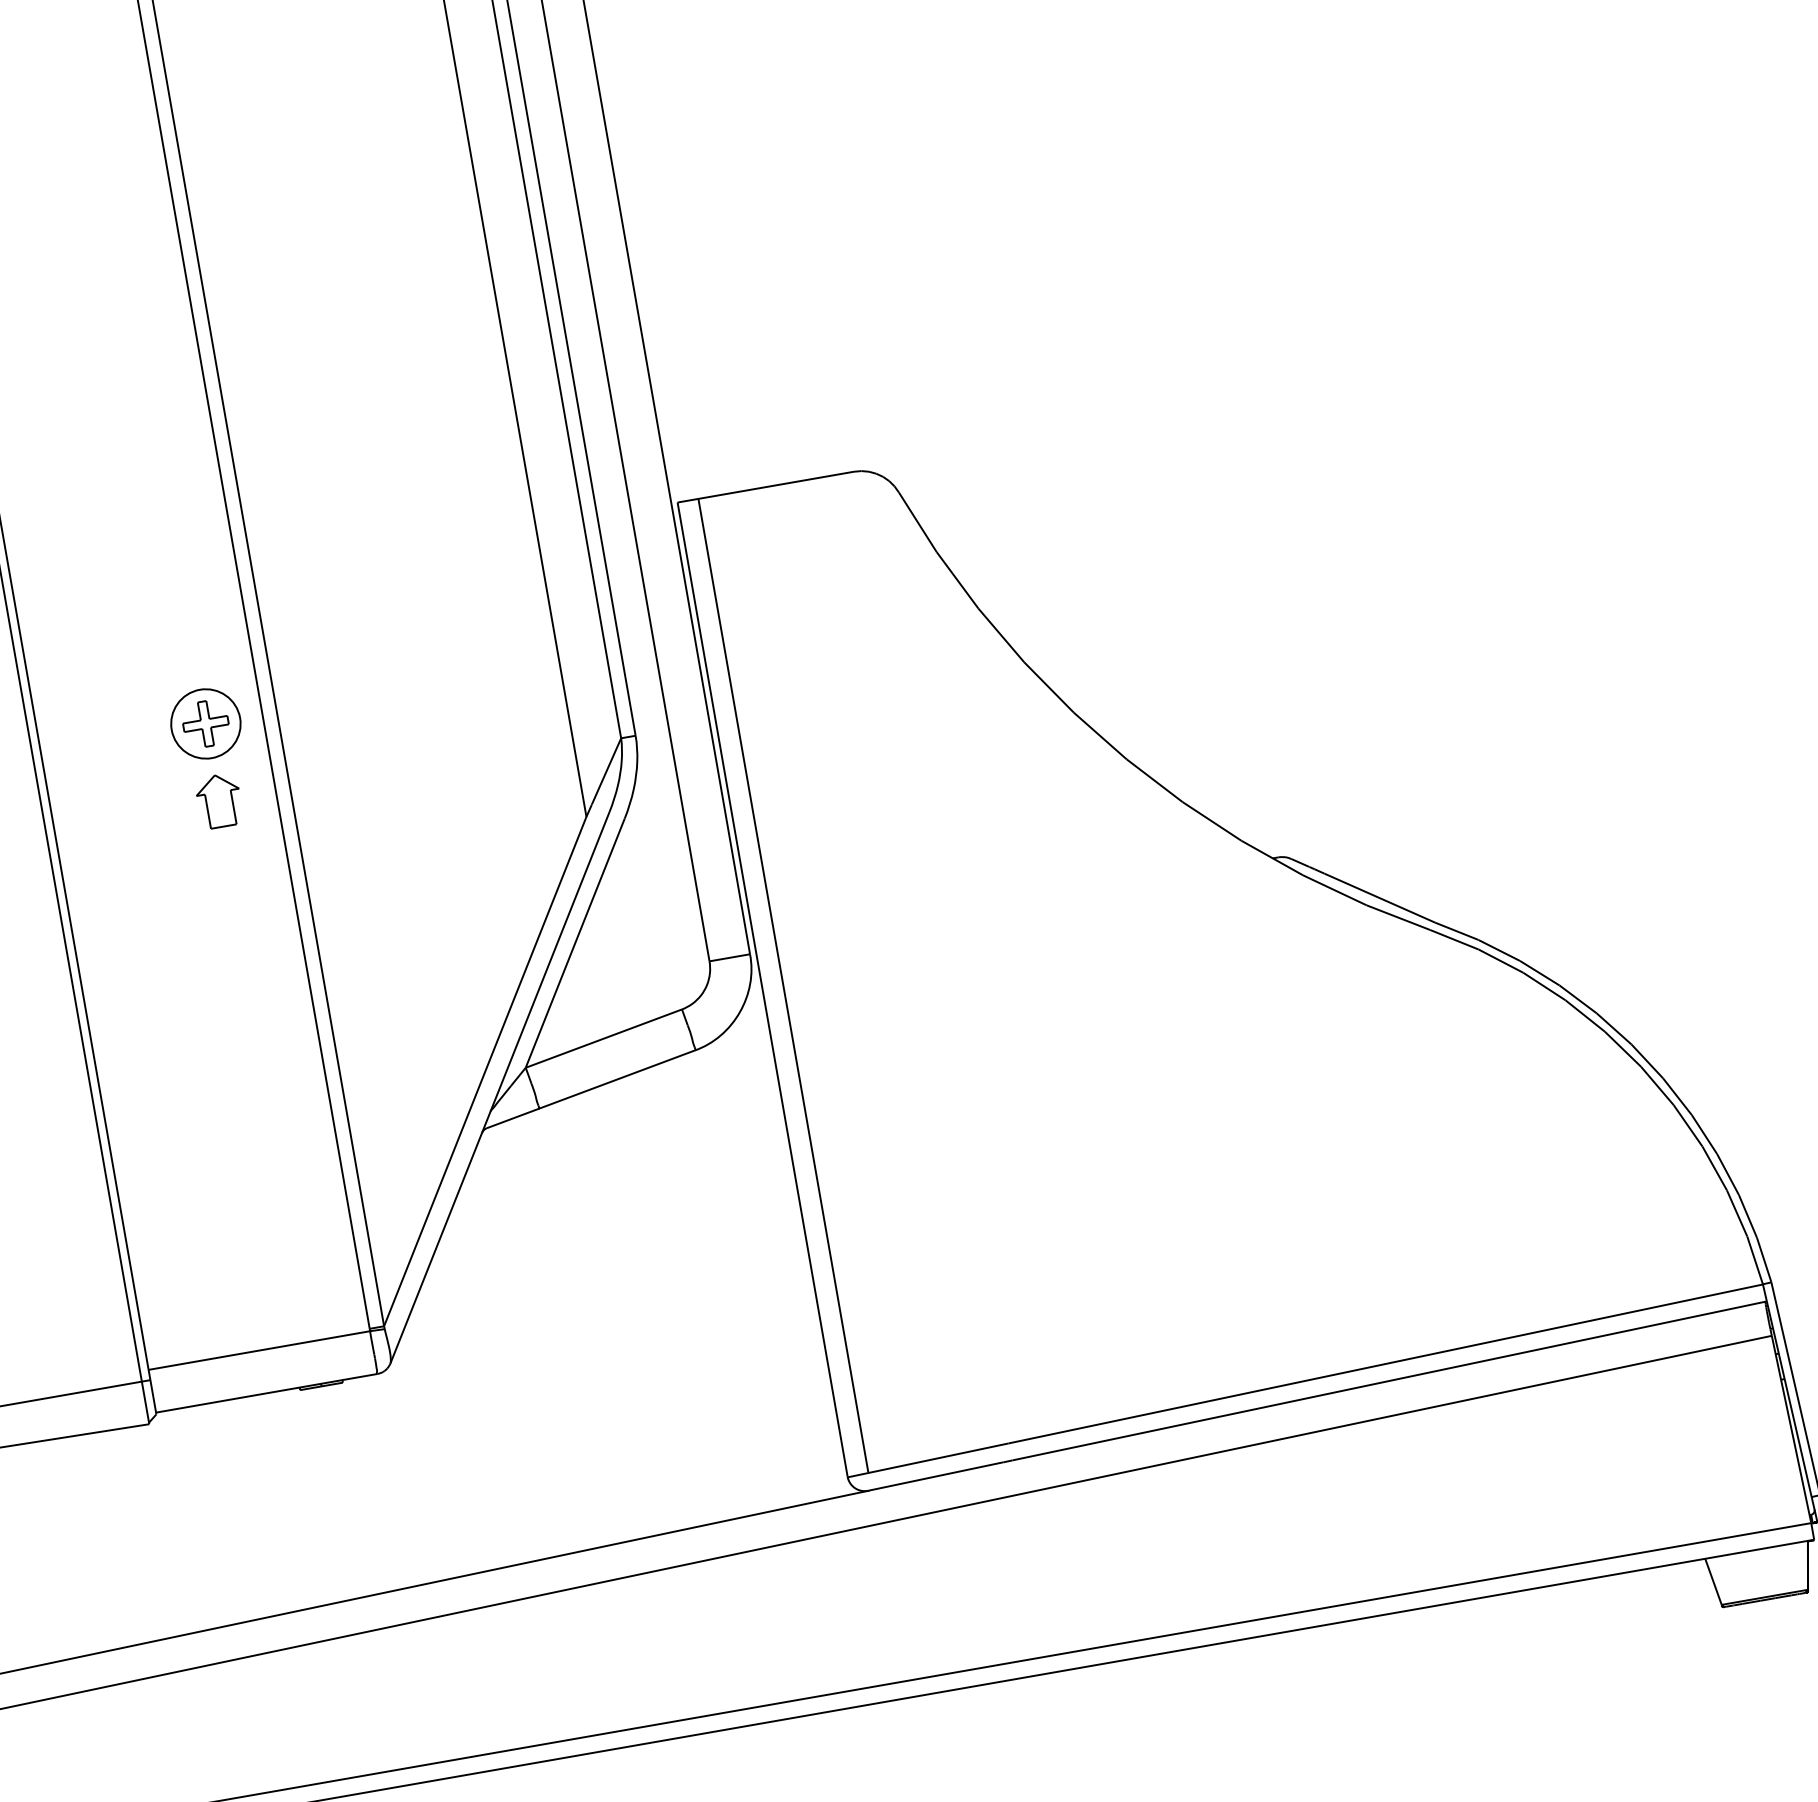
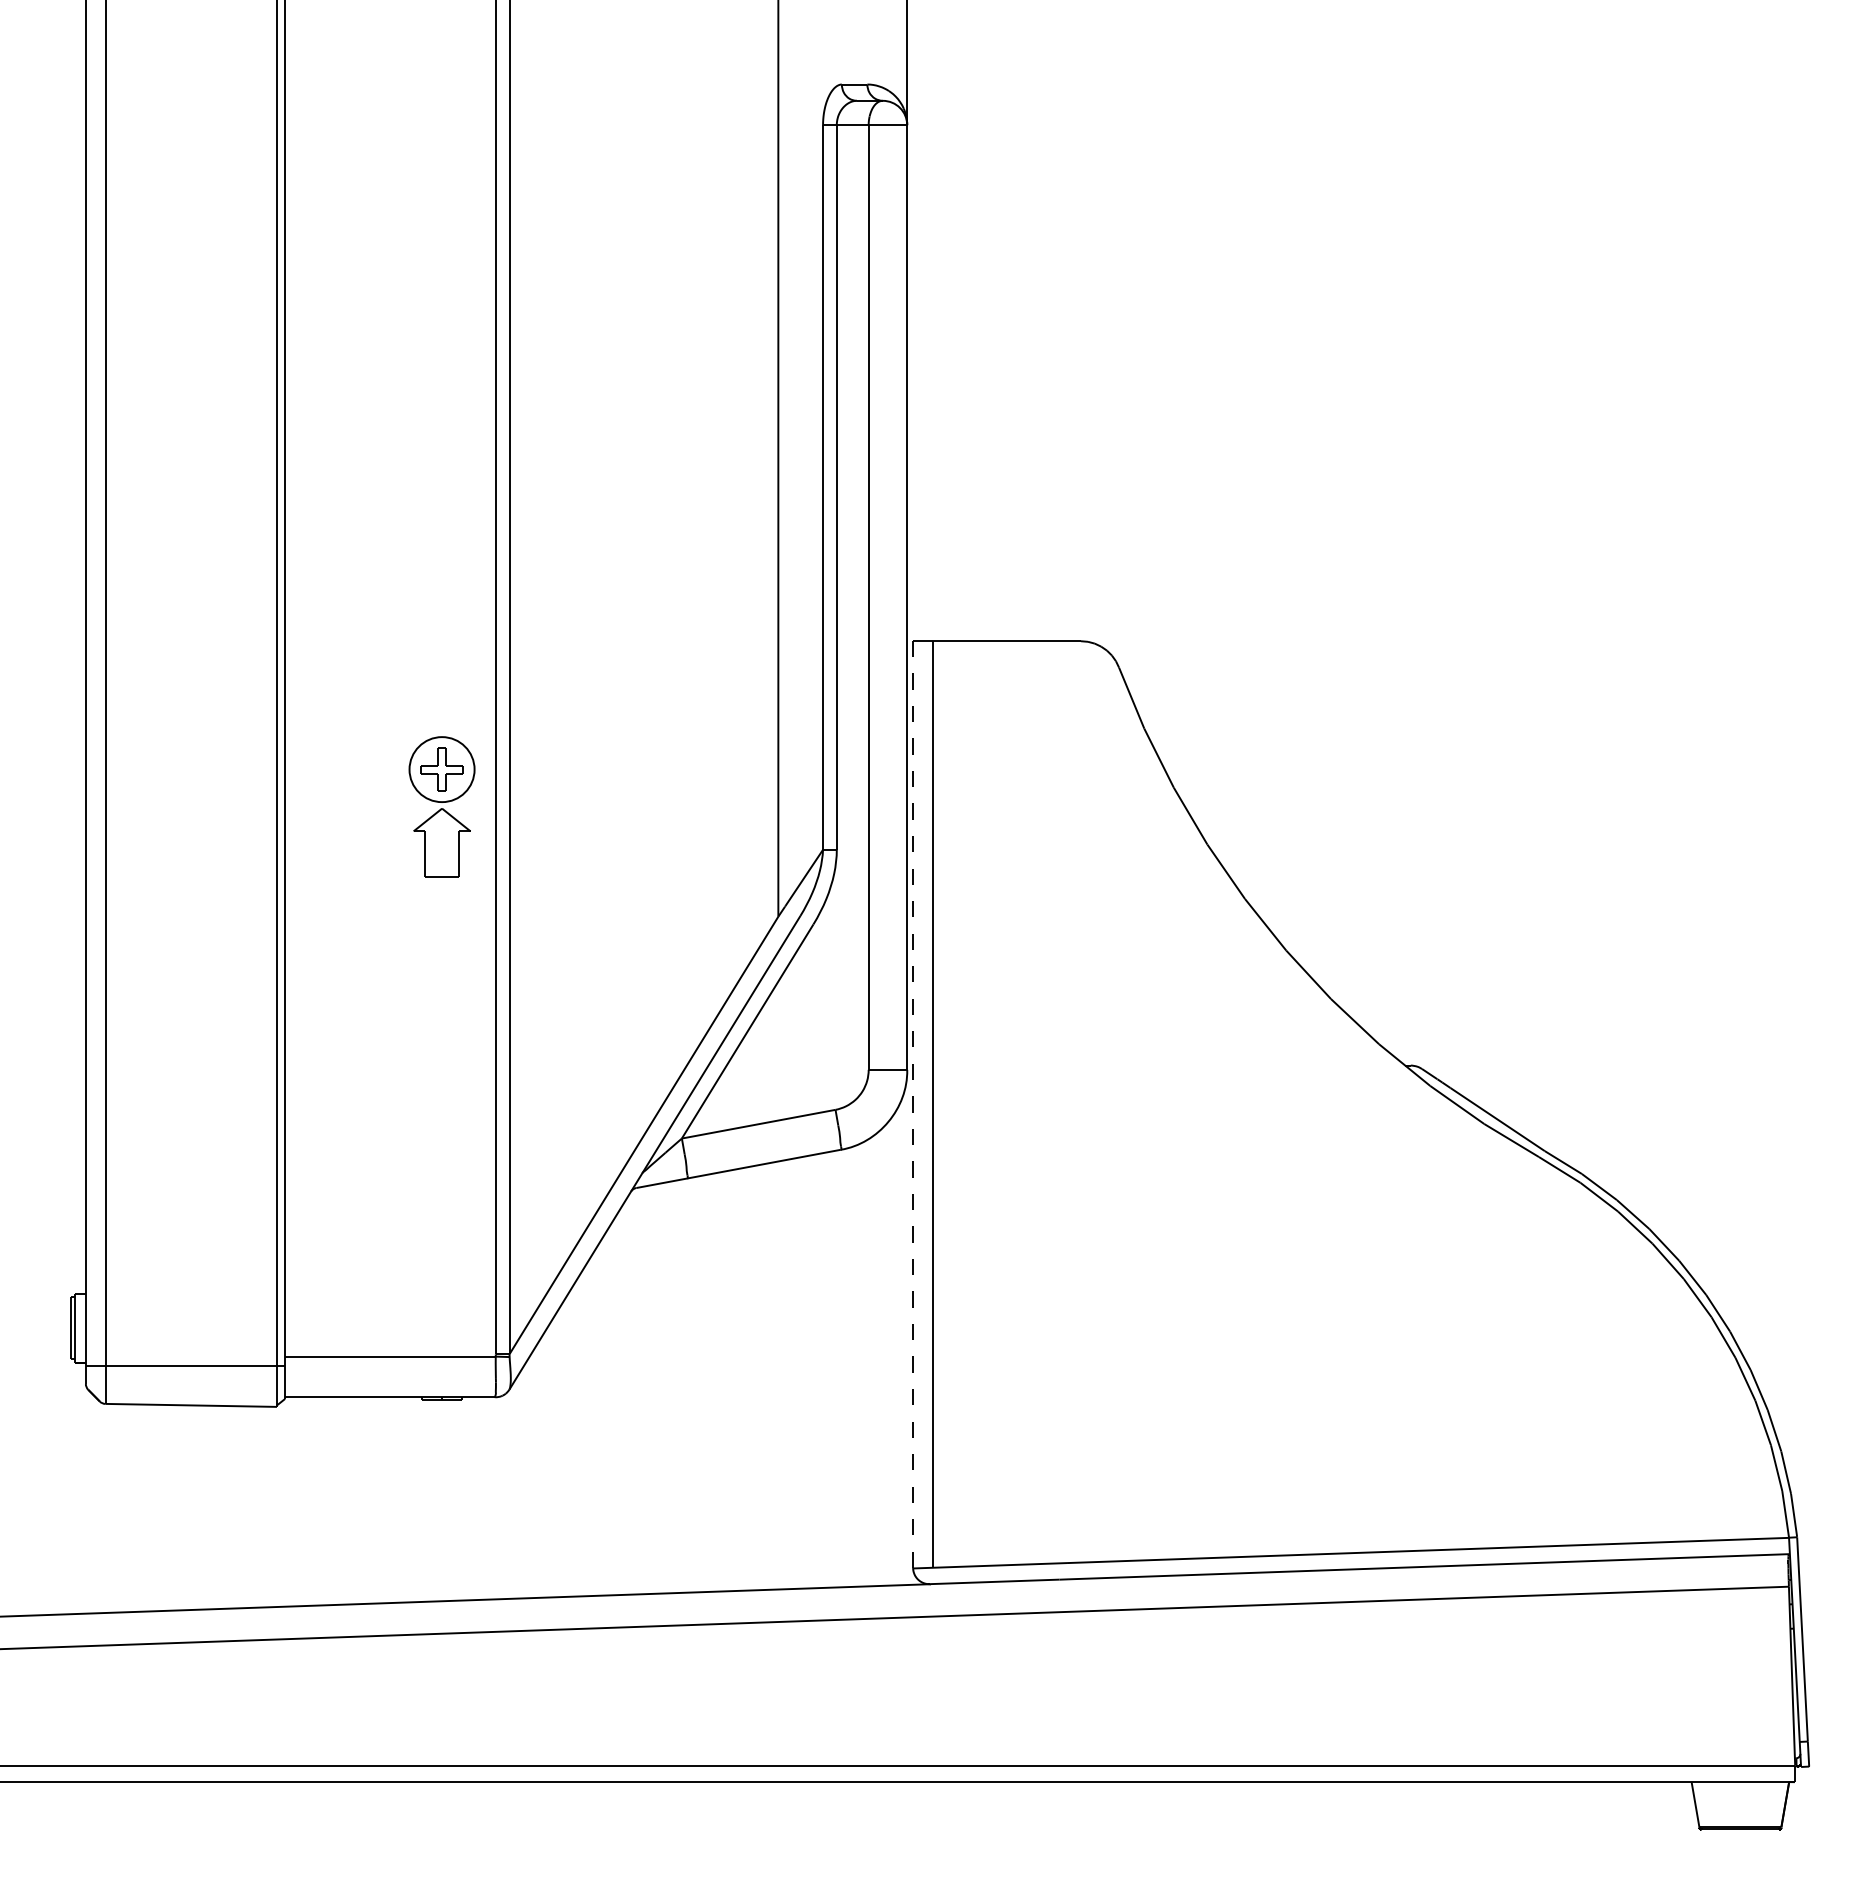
part: (218, 800) -> (441, 842), size x1.4
line: (762, 989) -> (913, 1104), solid -> dashed

